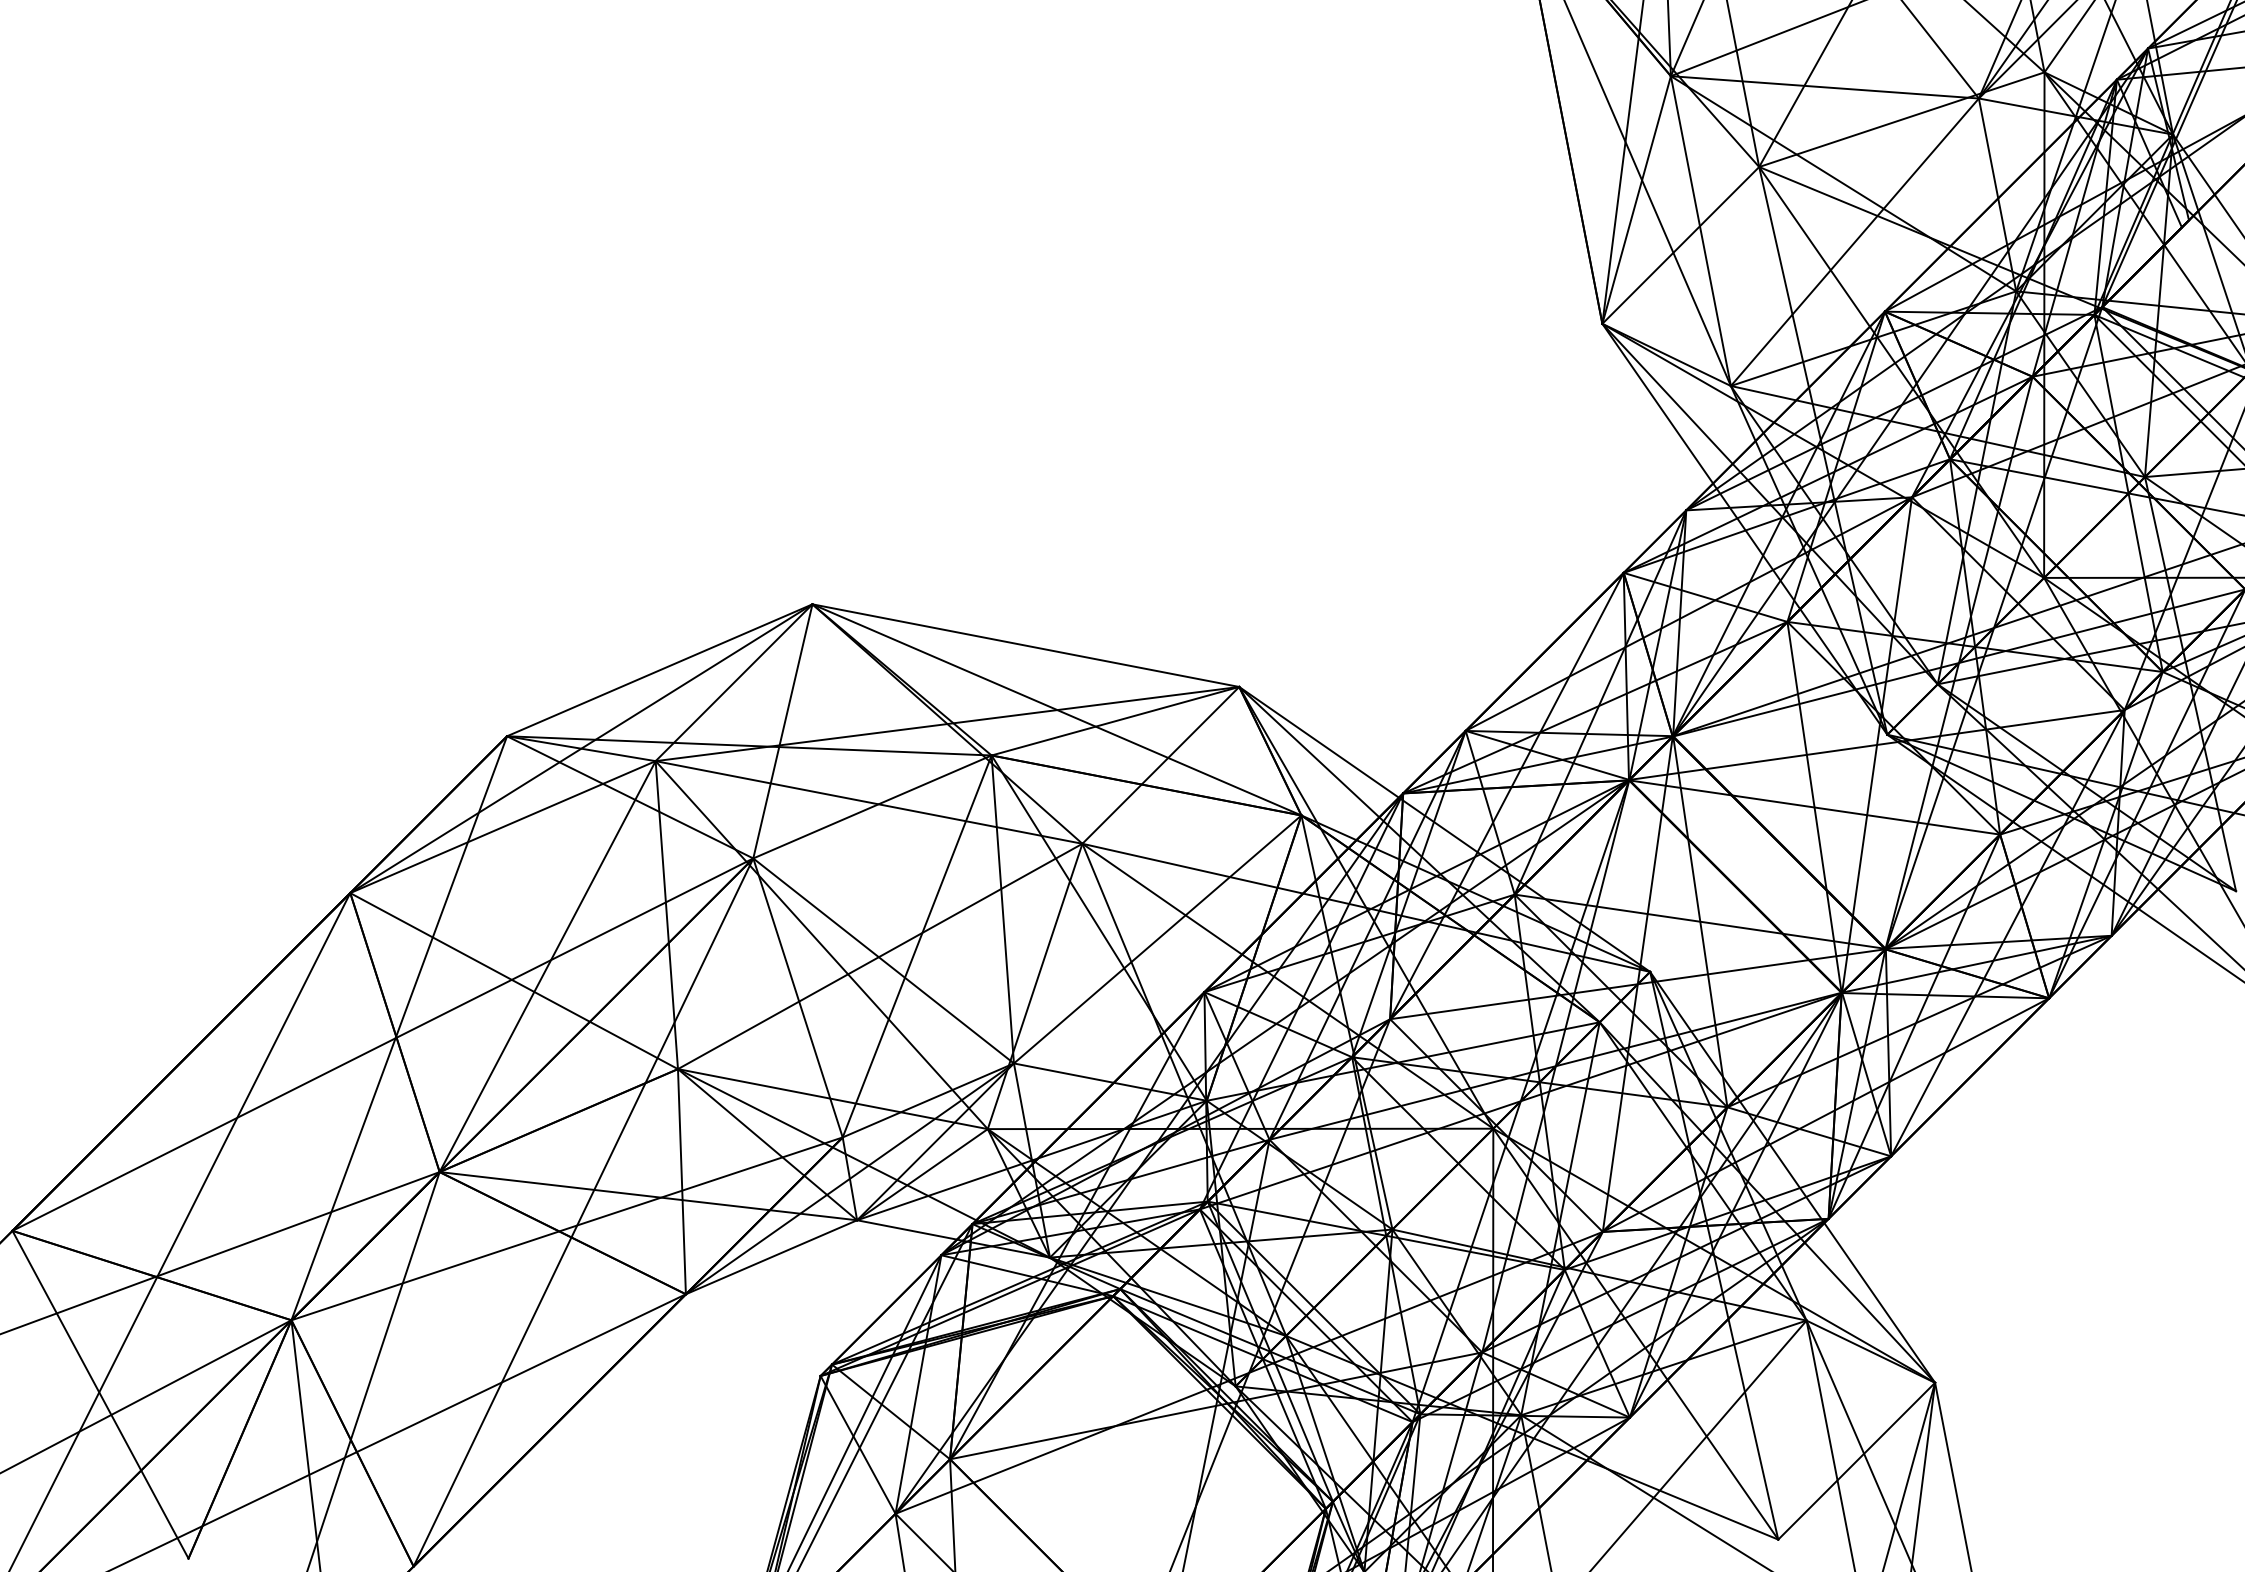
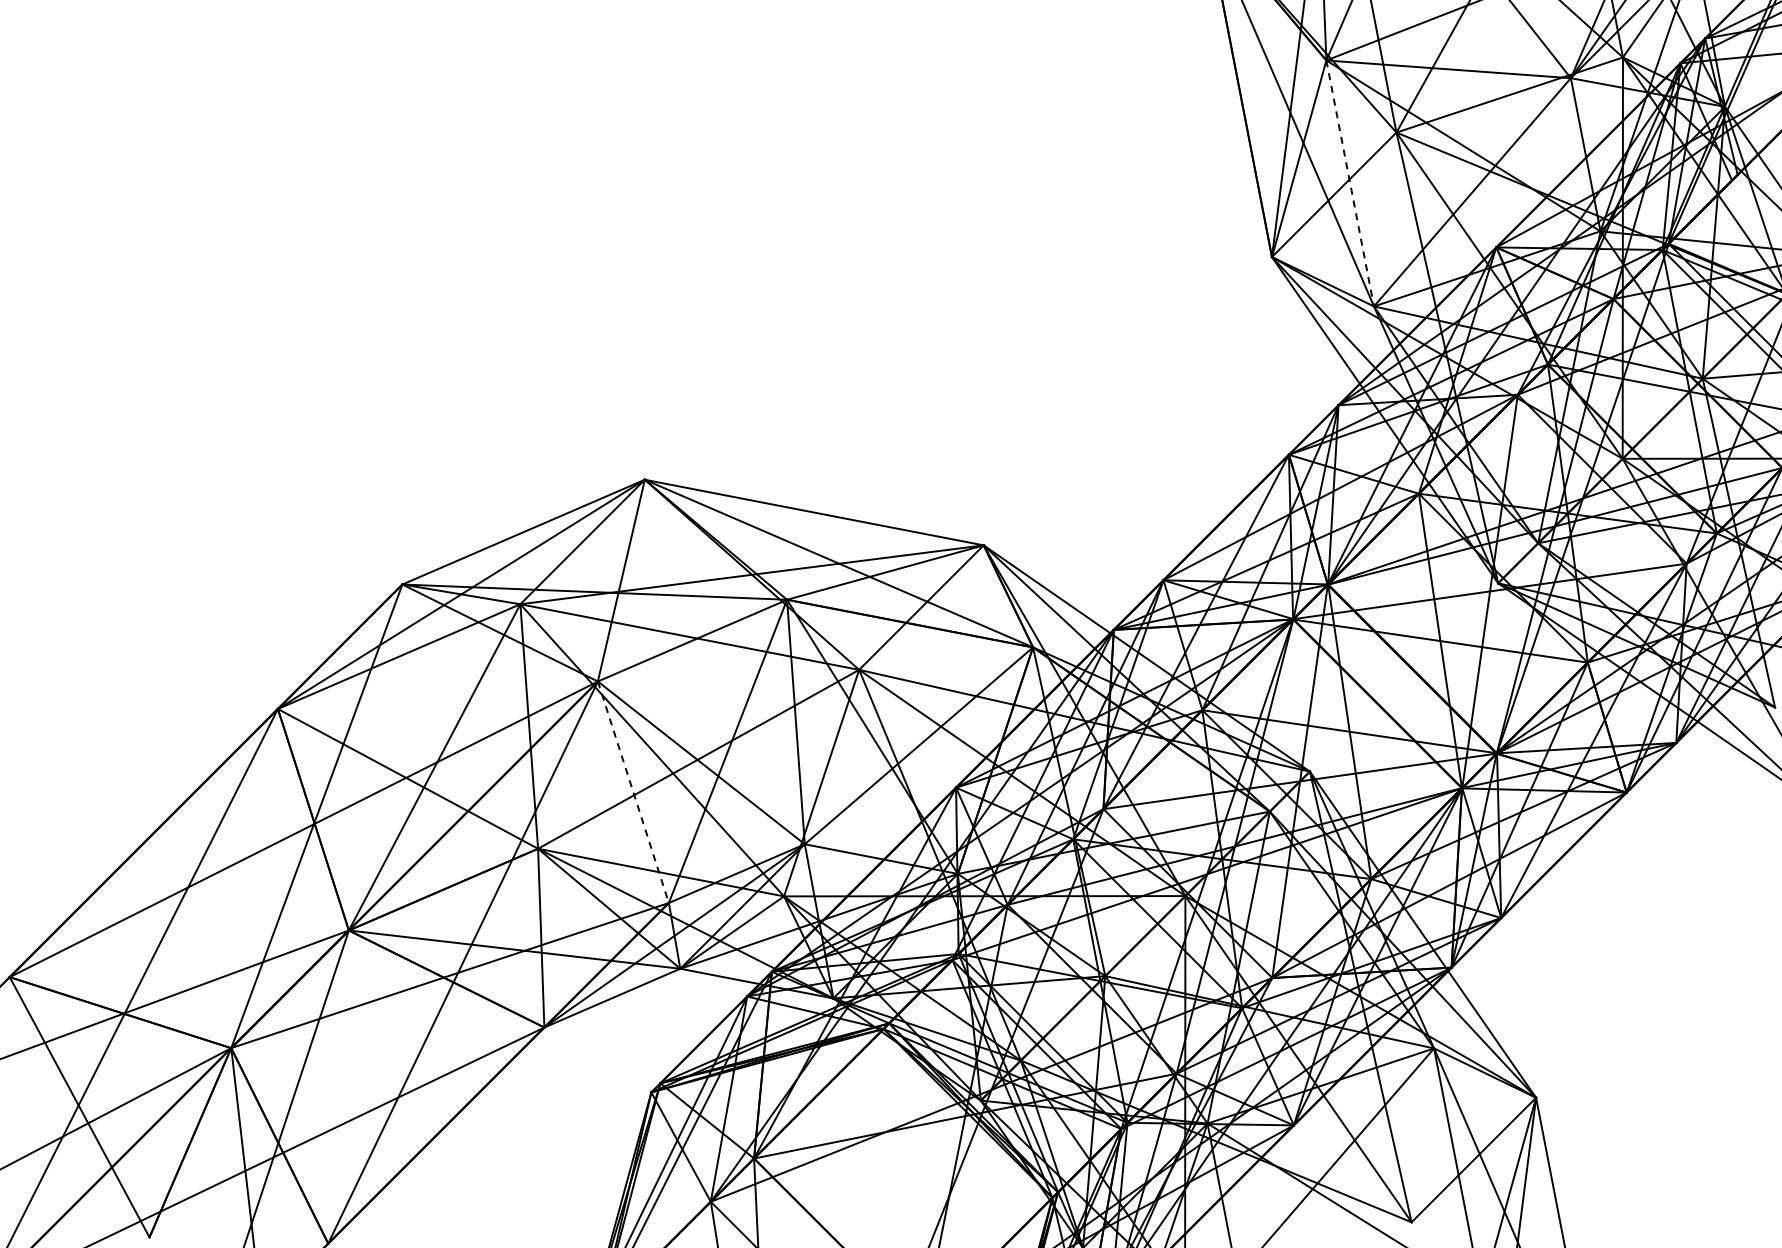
line: (1701, 231) -> (1350, 183), solid -> dashed
line: (798, 998) -> (633, 792), solid -> dashed

